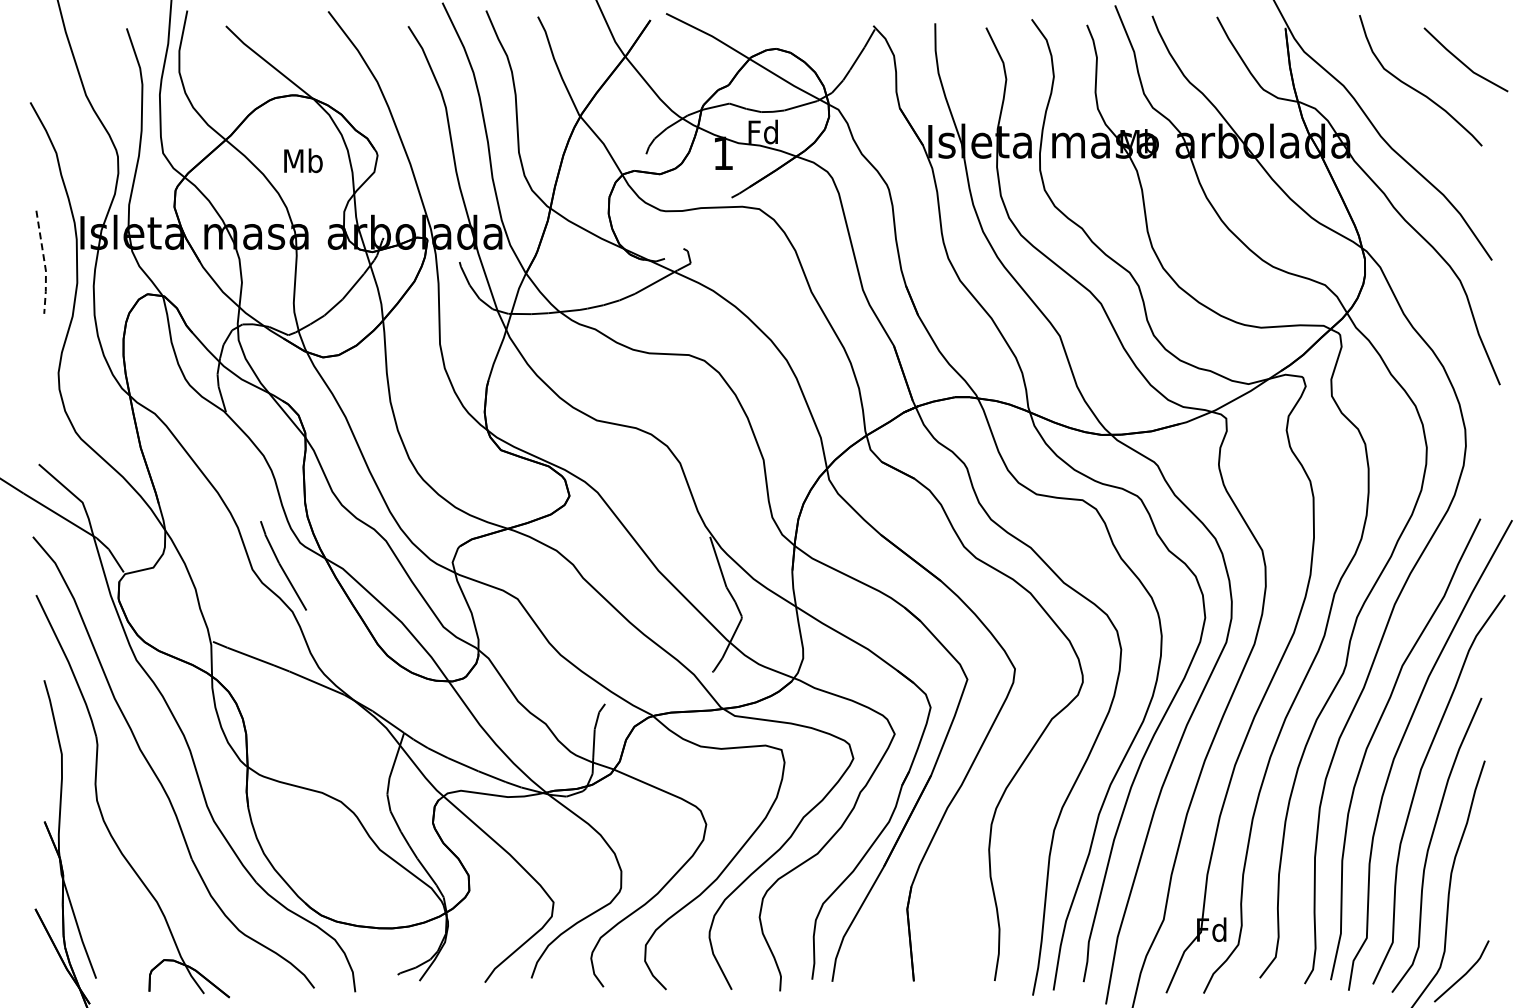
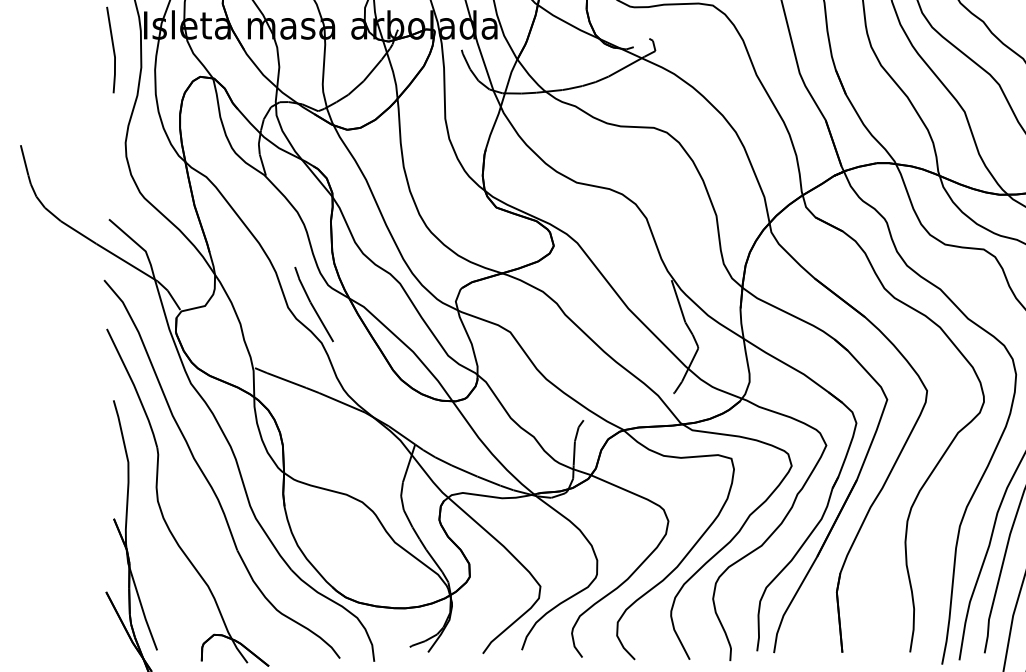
line: (44, 263) -> (113, 51), dashed -> solid

